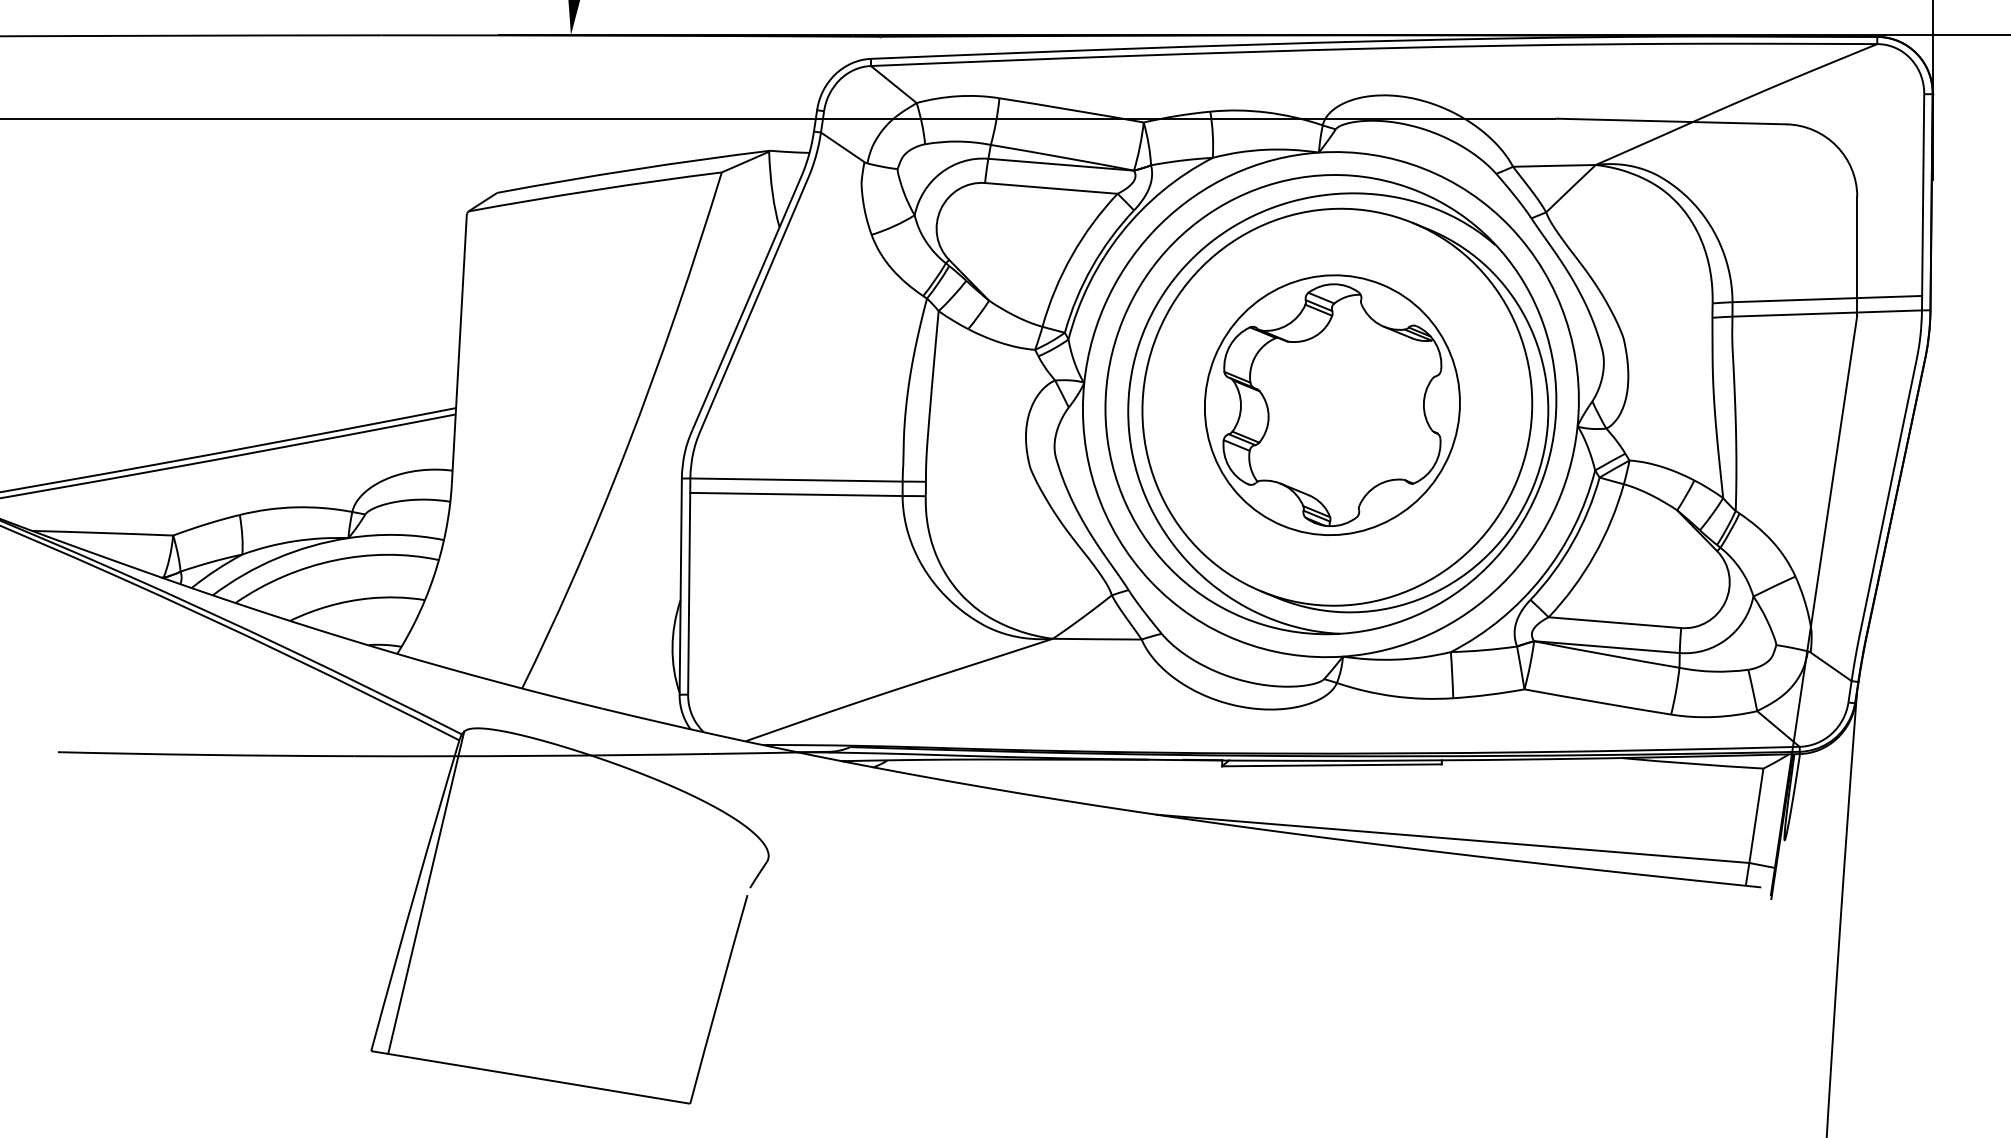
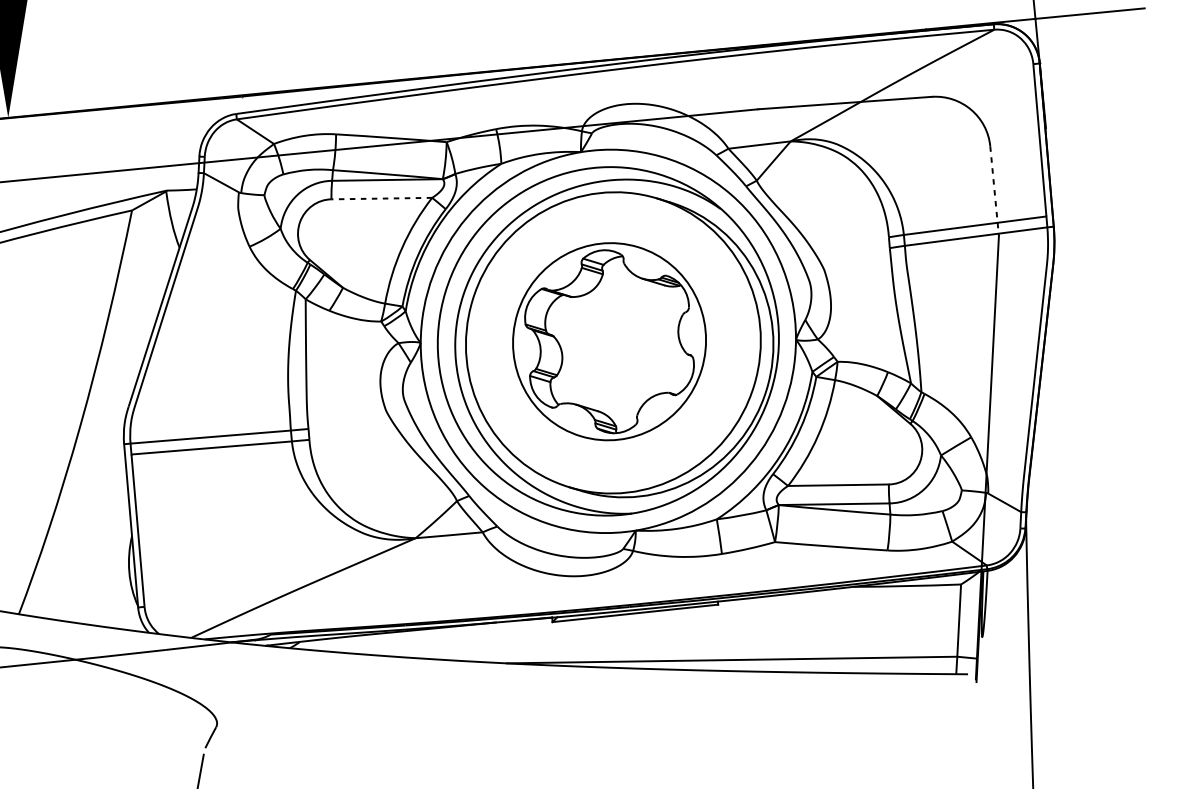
line: (1051, 188) -> (381, 198), solid -> dashed
line: (1857, 256) -> (994, 191), solid -> dashed

